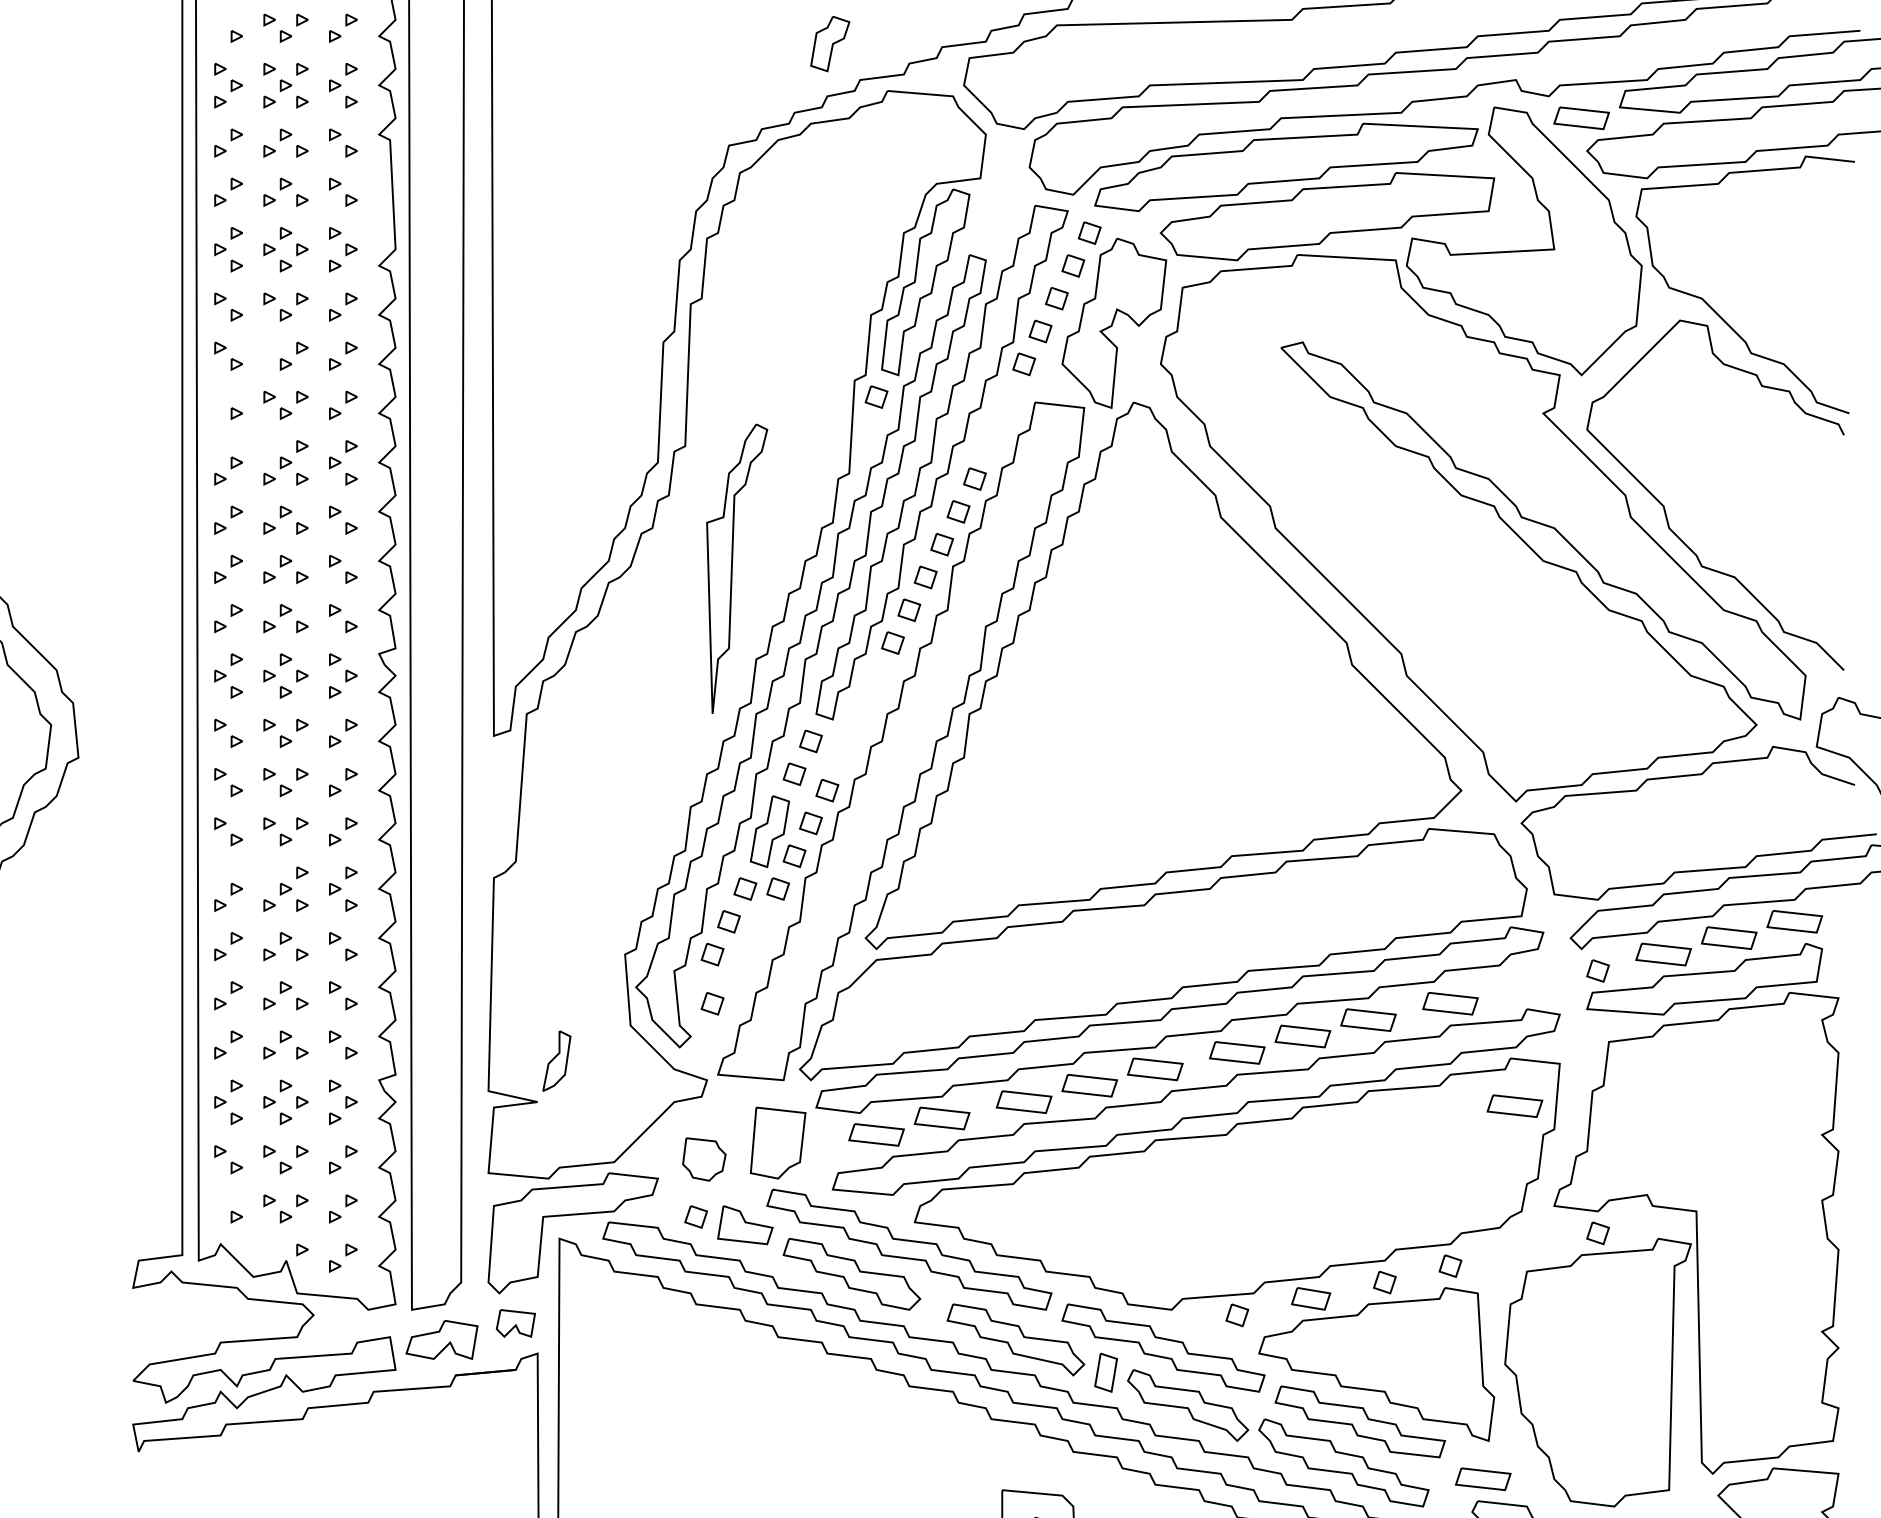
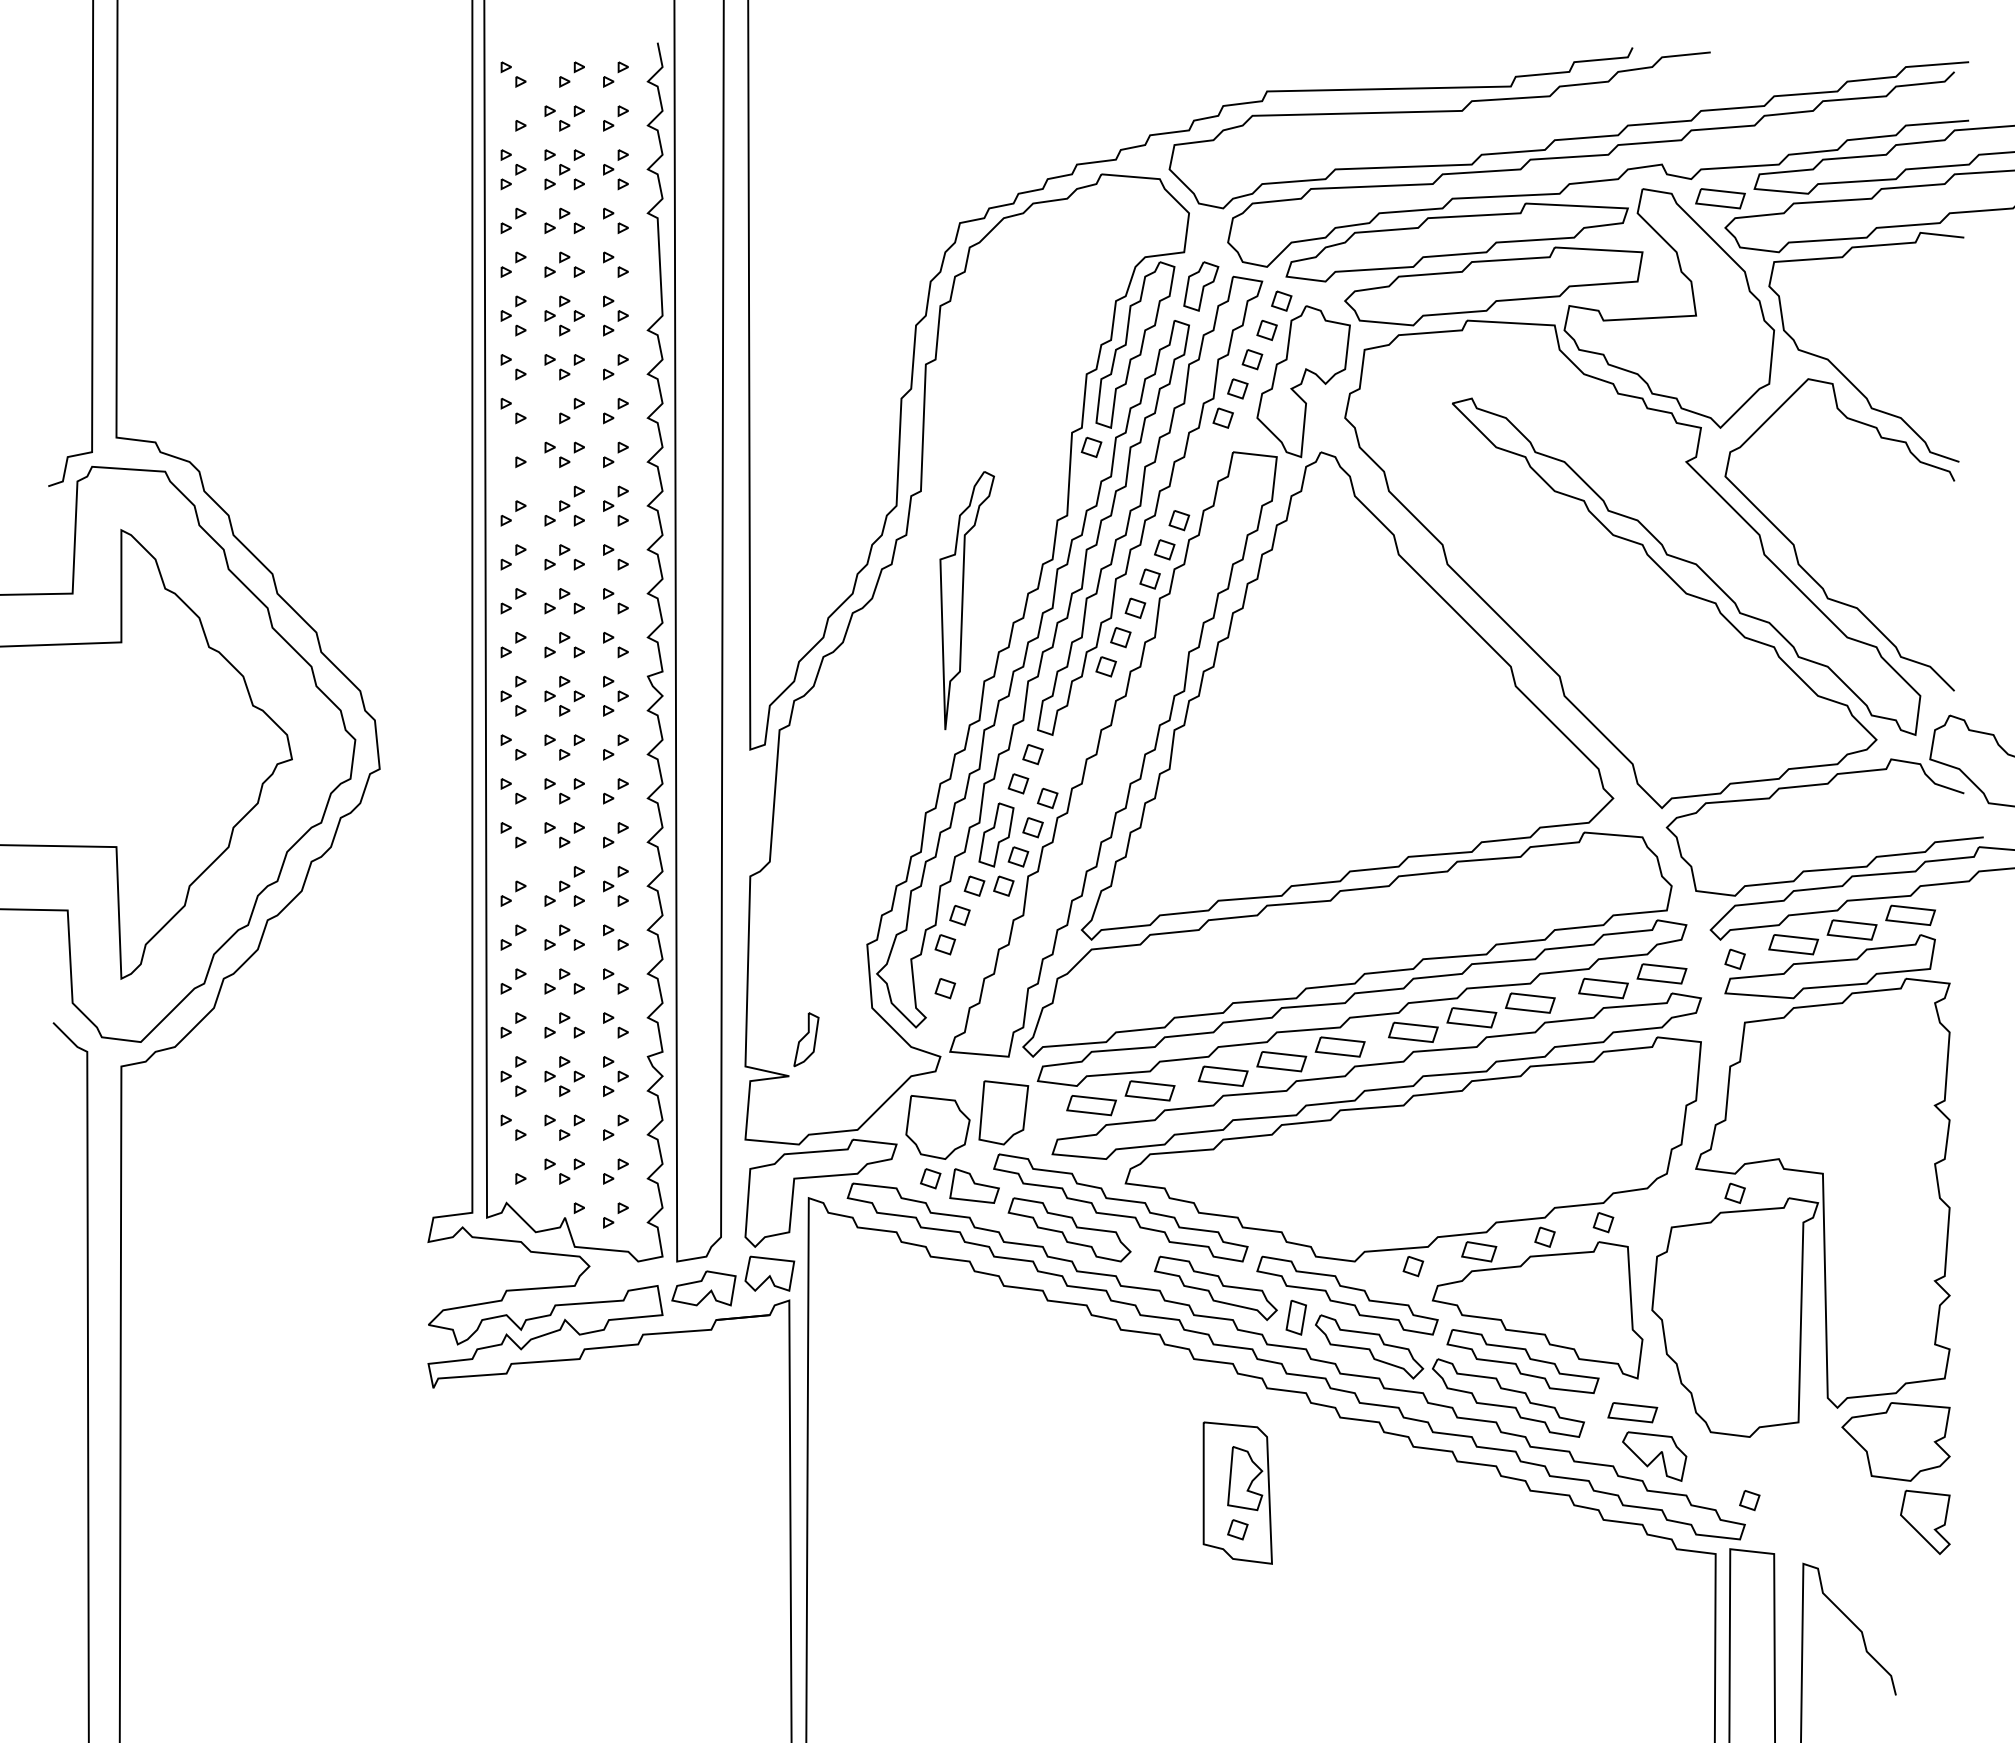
part: (830, 44) -> (1201, 286), moved
part: (1514, 1105) -> (1661, 973), moved
part: (703, 1159) -> (937, 1127), size x1.67
part: (515, 1323) -> (769, 1273), size x1.43

